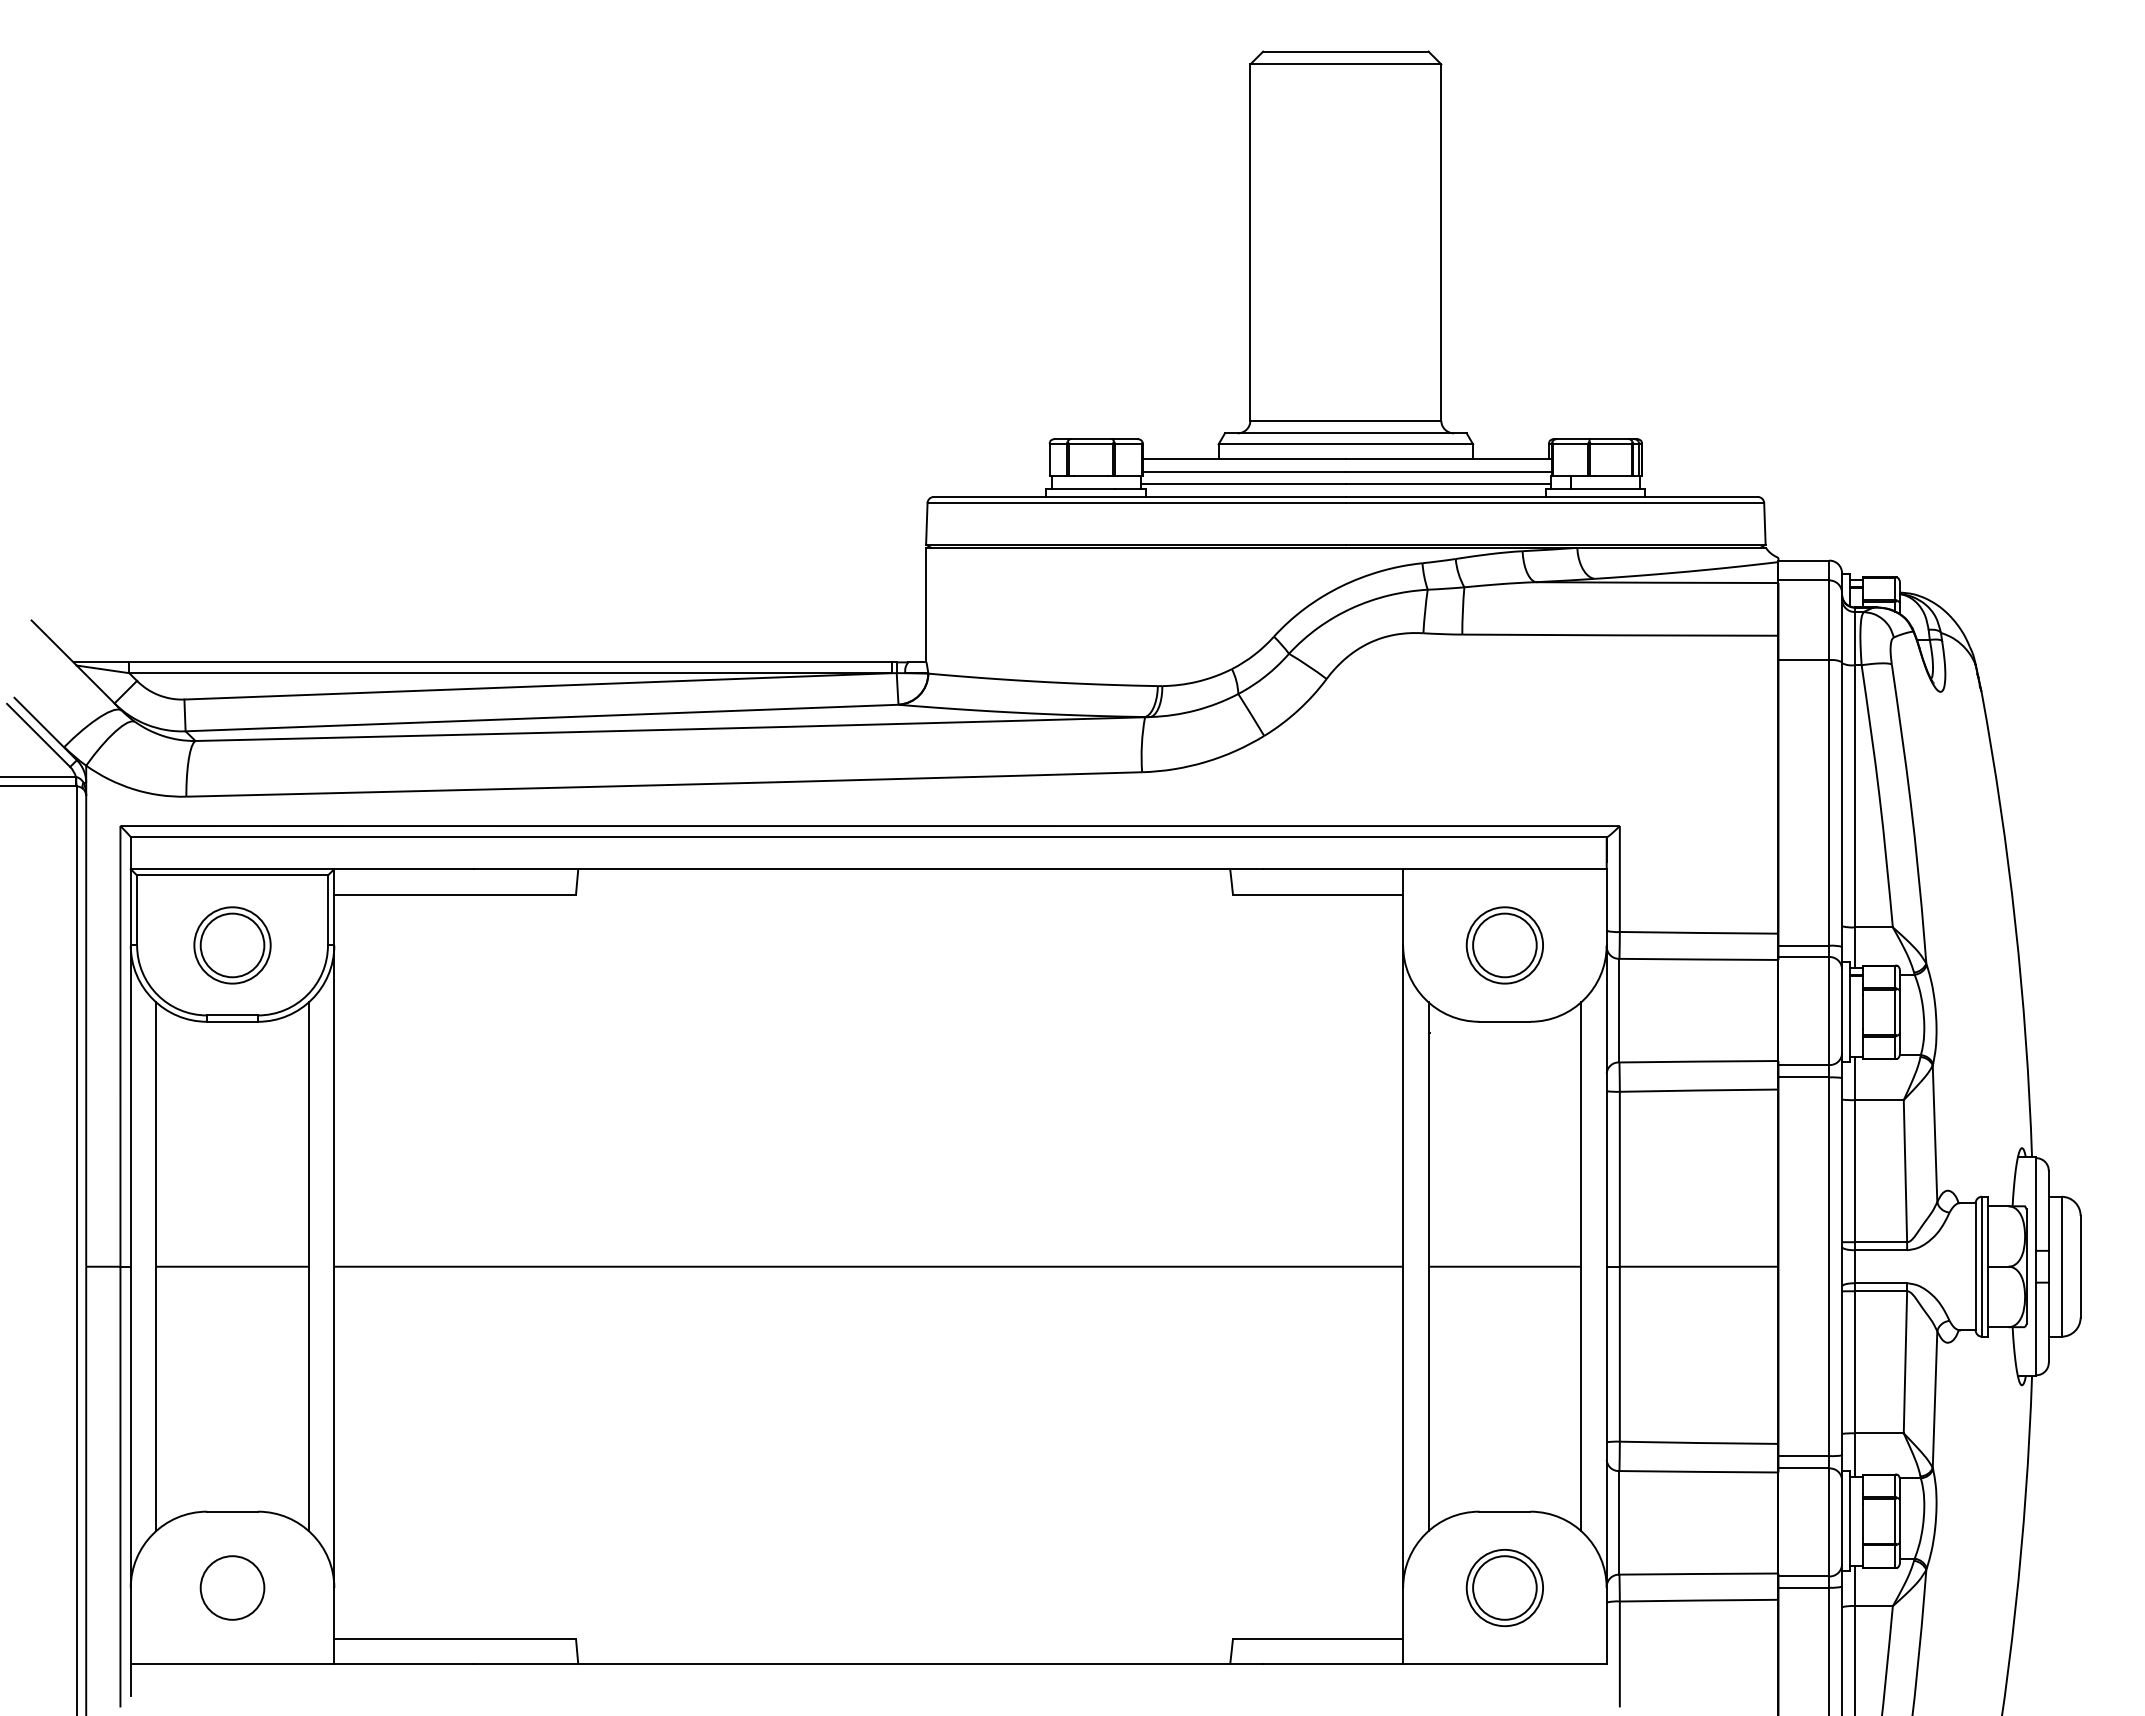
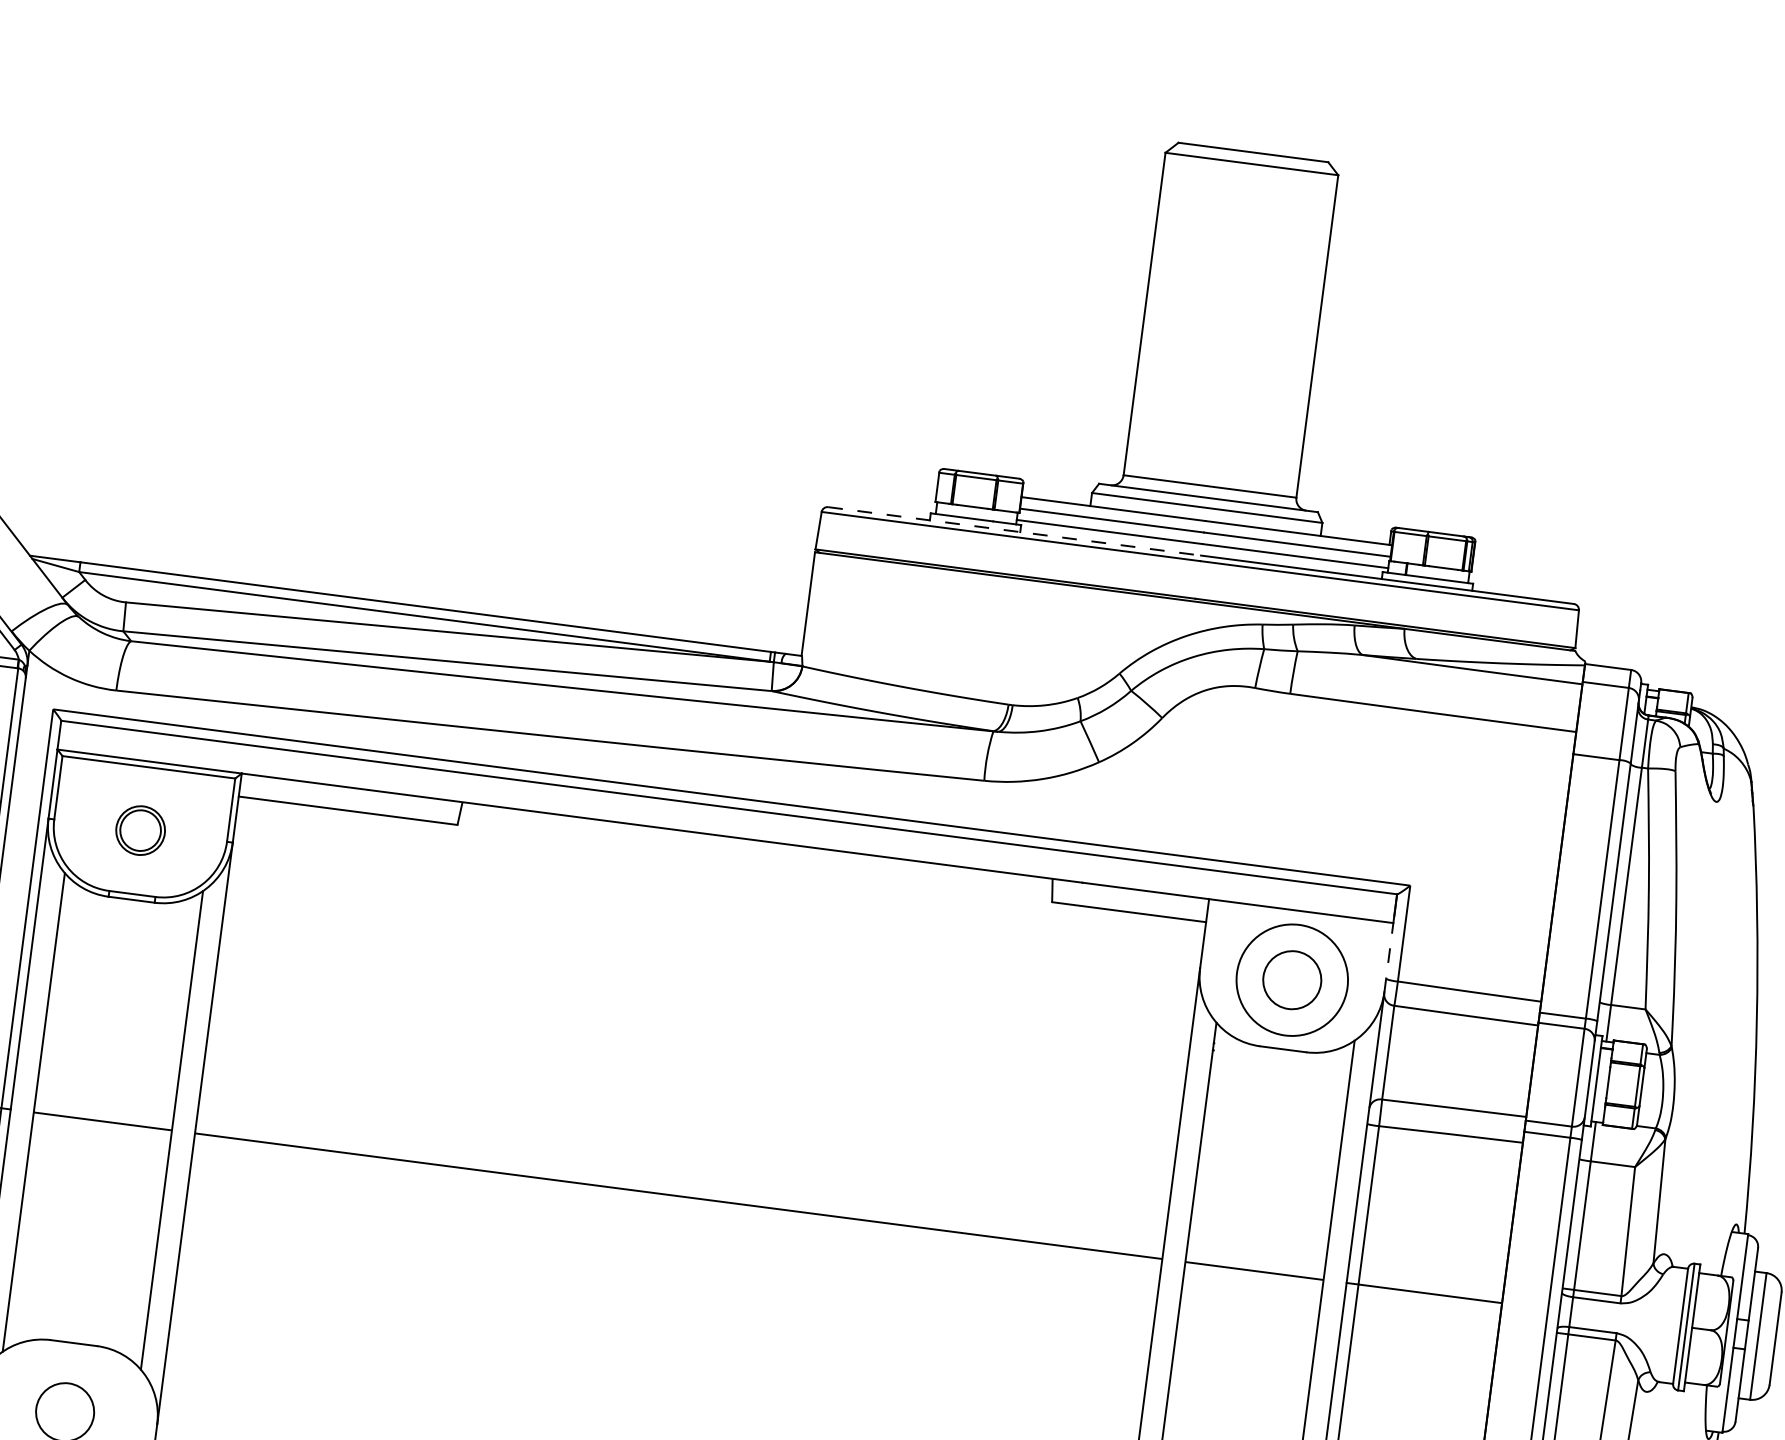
line: (1139, 496) -> (1014, 530), solid -> dashed
line: (1606, 906) -> (1388, 956), solid -> dashed
part: (232, 945) -> (140, 830), size x0.7
circle: (1504, 945) -> (1291, 980), size x1.6

